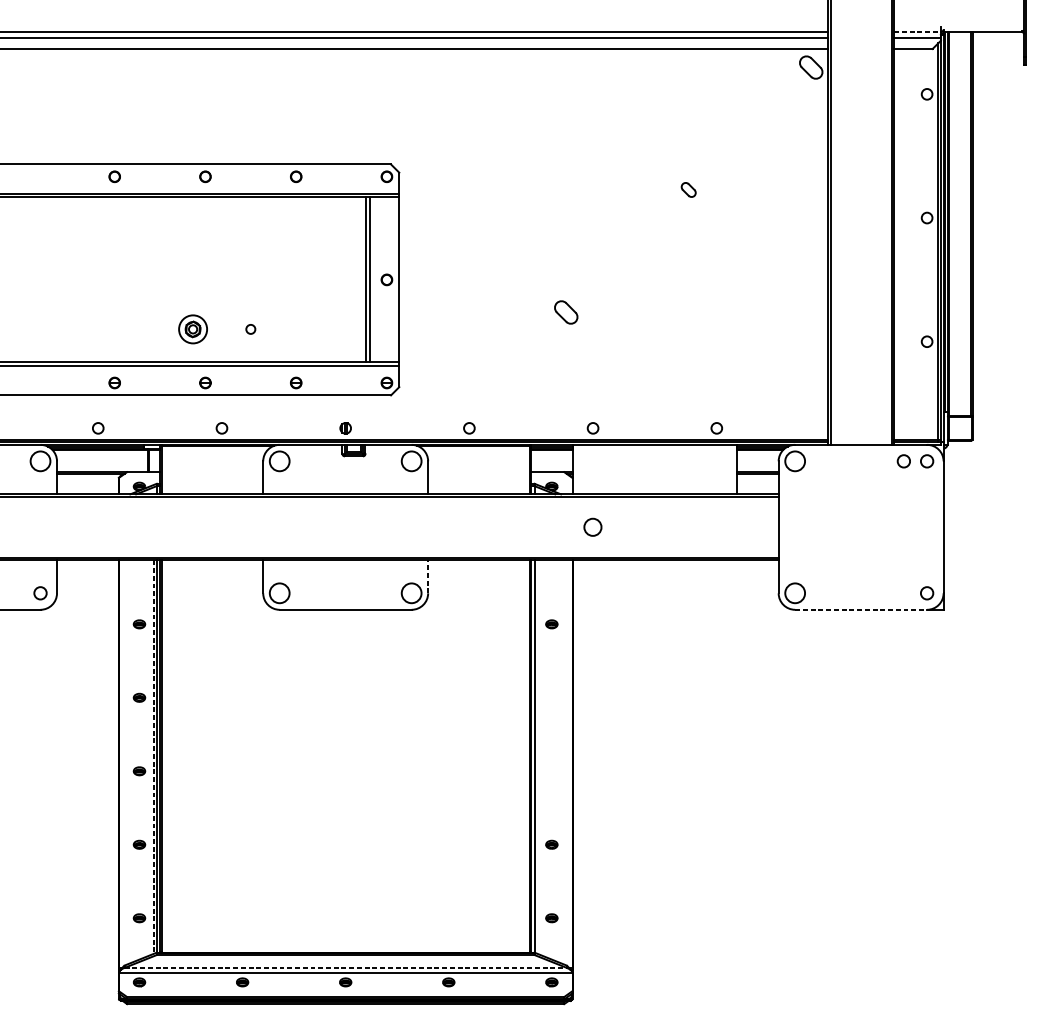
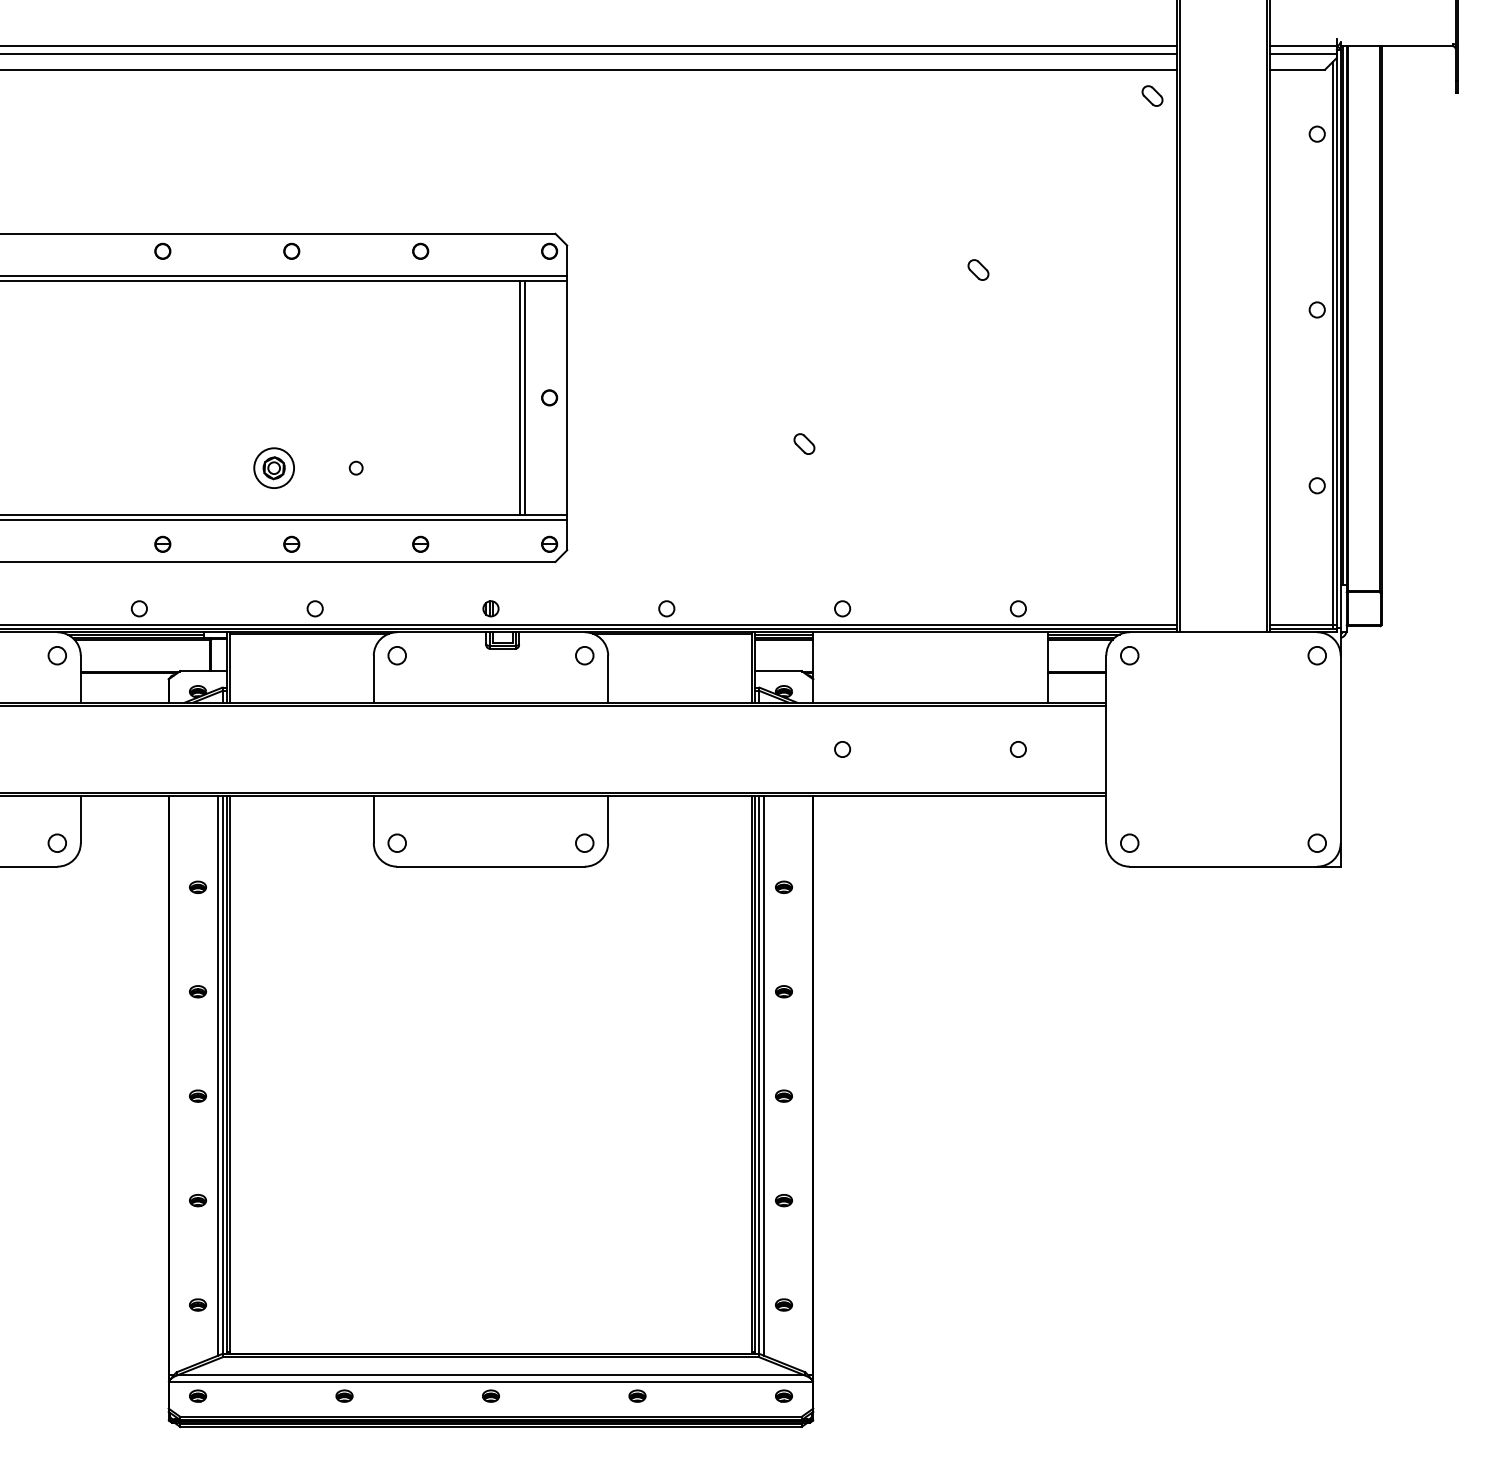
line: (918, 32) -> (1304, 46), dashed -> solid
part: (811, 67) -> (1152, 95), size x0.62
part: (566, 312) -> (804, 443), size x0.62
circle: (40, 461) -> (57, 655), size x0.62
circle: (279, 461) -> (397, 655), size x0.62
circle: (411, 461) -> (584, 655), size x0.62
circle: (794, 461) -> (1129, 655), size x0.62
circle: (903, 461) -> (1283, 655), removed
circle: (593, 527) -> (842, 749), size x0.62
circle: (716, 527) -> (1017, 749), added
line: (428, 576) -> (608, 819), dashed -> solid
circle: (279, 593) -> (397, 843), size x0.62
circle: (411, 593) -> (584, 843), size x0.62
circle: (794, 593) -> (1129, 843), size x0.62
line: (861, 609) -> (1223, 866), dashed -> solid
part: (552, 697) -> (784, 991), added
line: (538, 756) -> (764, 1075), added
line: (153, 757) -> (217, 1076), dashed -> solid
part: (552, 770) -> (784, 1095), added
line: (346, 967) -> (491, 1375), dashed -> solid

